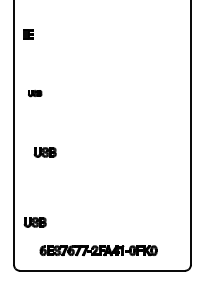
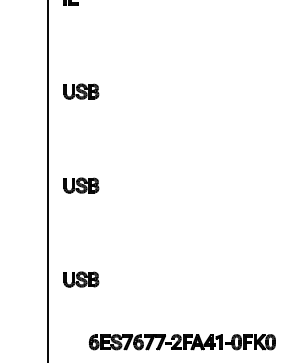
part: (34, 93) -> (80, 91), size x1.67
part: (44, 152) -> (80, 185), moved
part: (34, 222) -> (80, 279), moved

